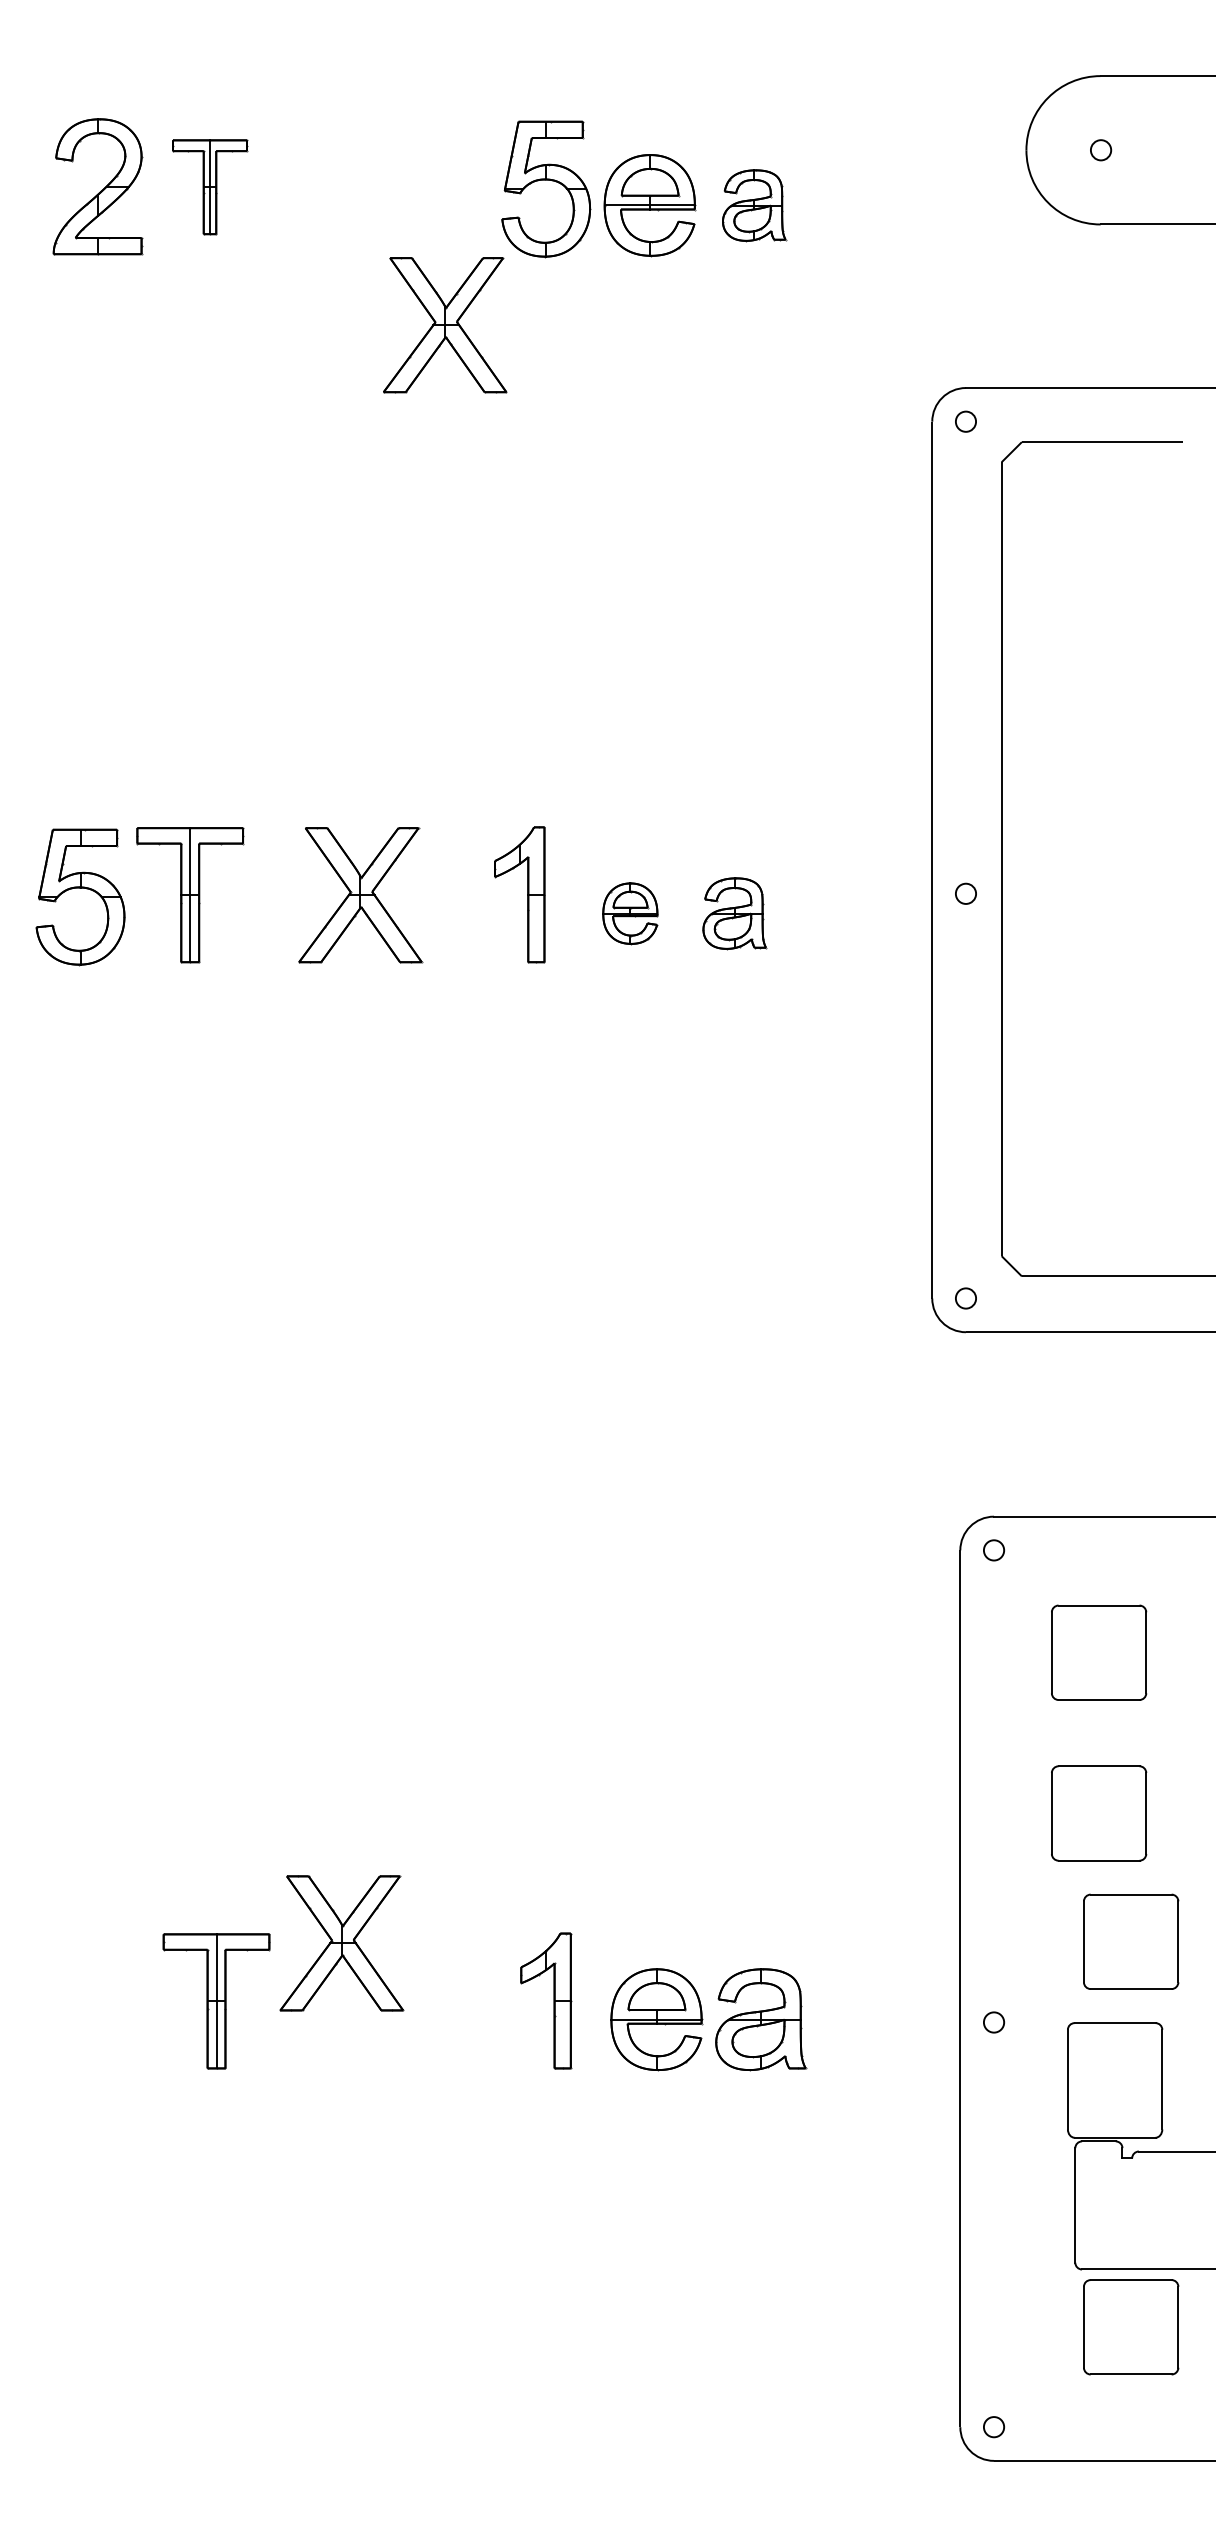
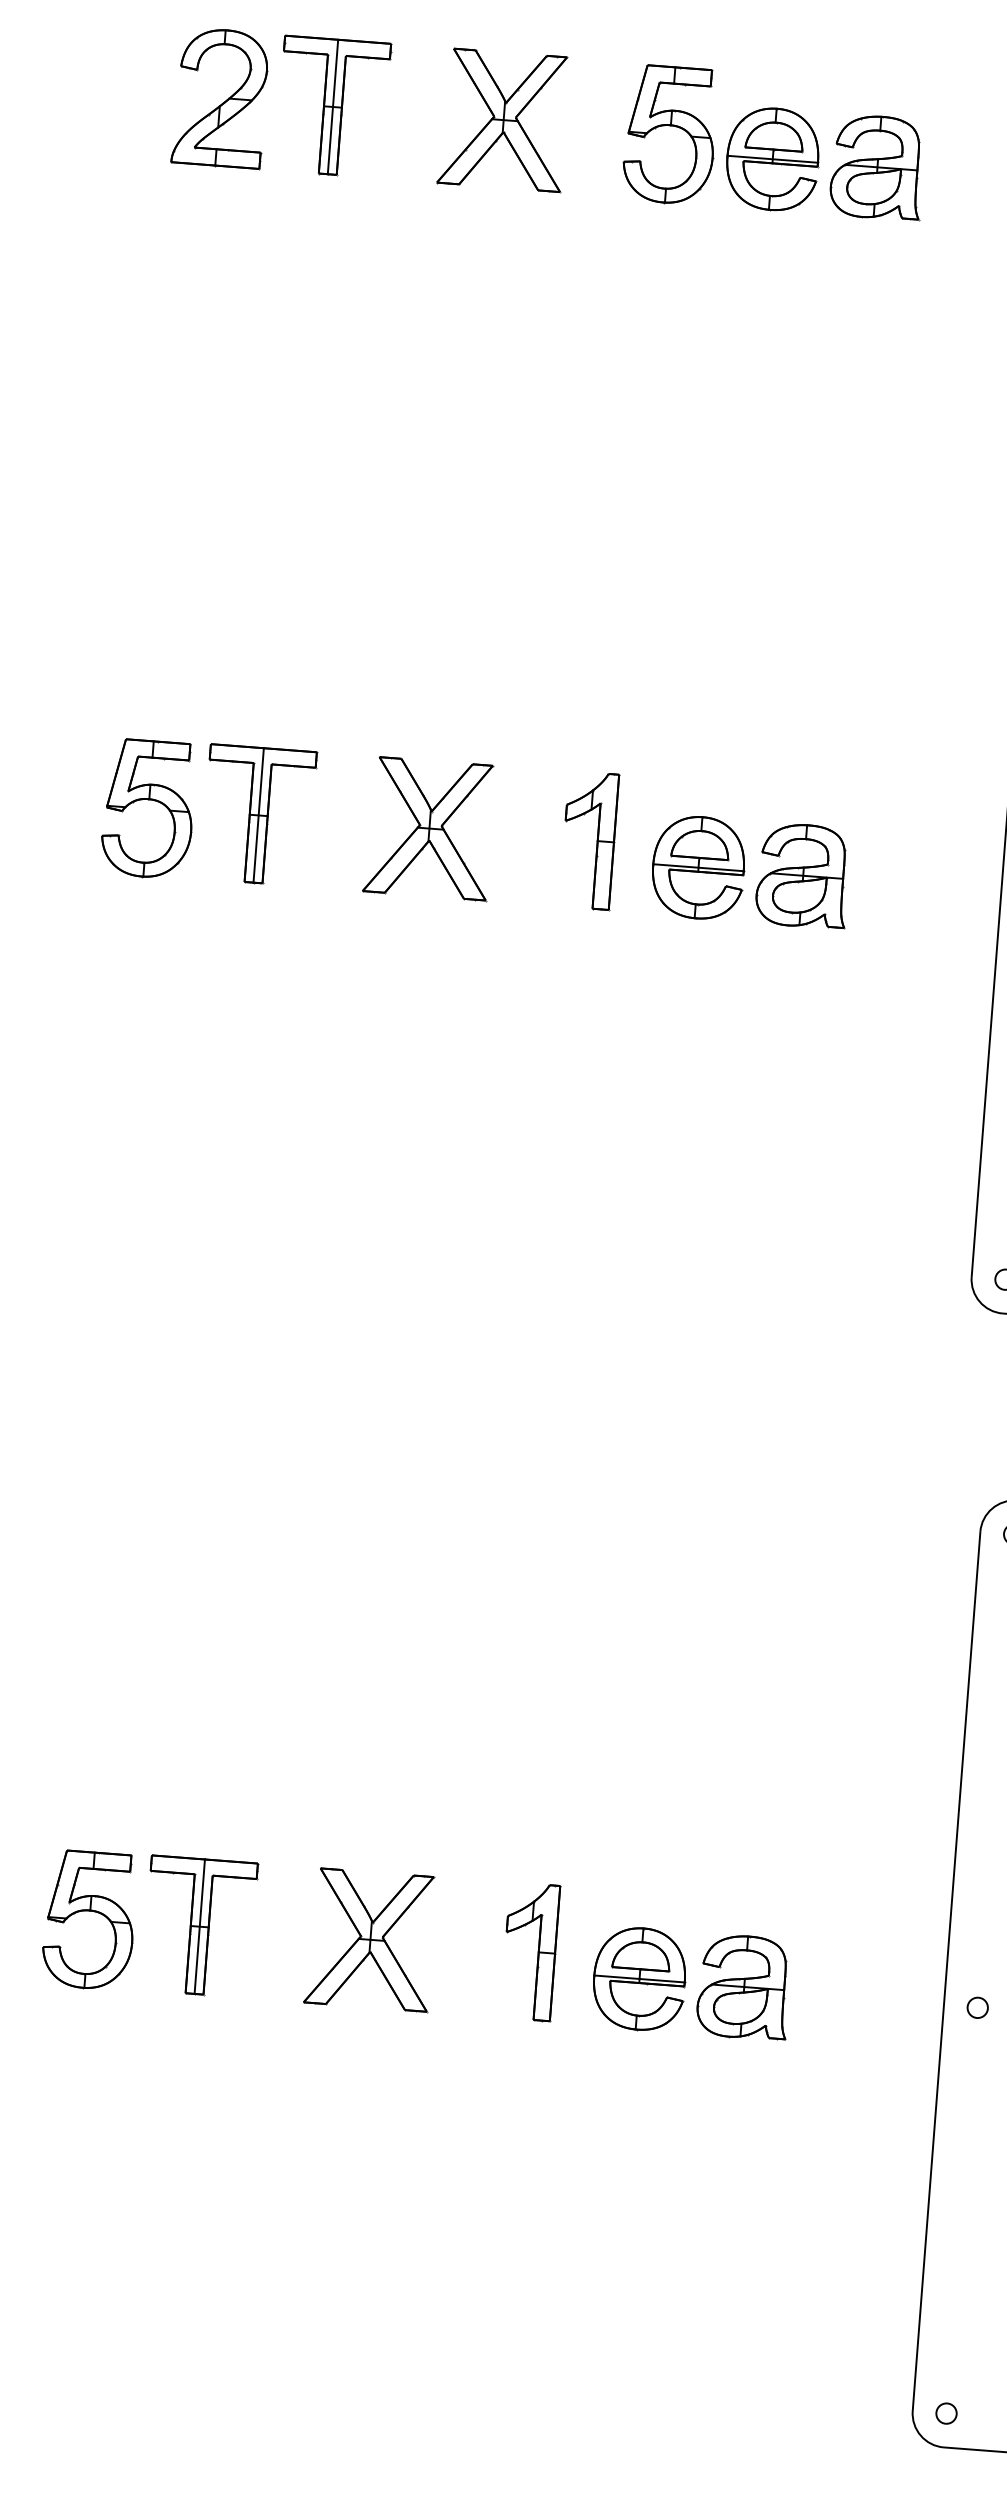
part: (210, 187) -> (333, 107), size x1.43
part: (754, 205) -> (877, 167), size x1.43
part: (445, 325) -> (504, 120), moved
part: (630, 913) -> (698, 867), size x1.67
part: (734, 913) -> (803, 875), size x1.43
part: (341, 1943) -> (370, 1939), moved
part: (106, 1995) -> (89, 1912), added

